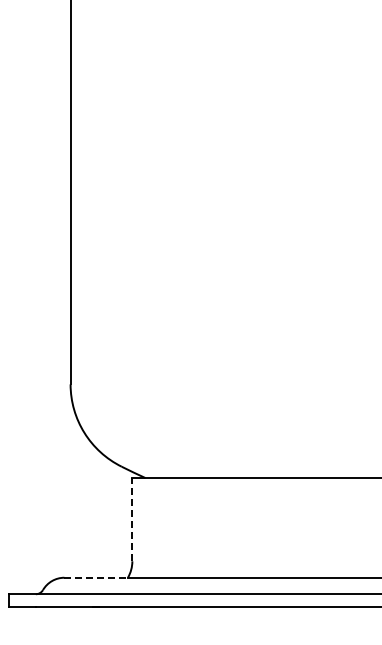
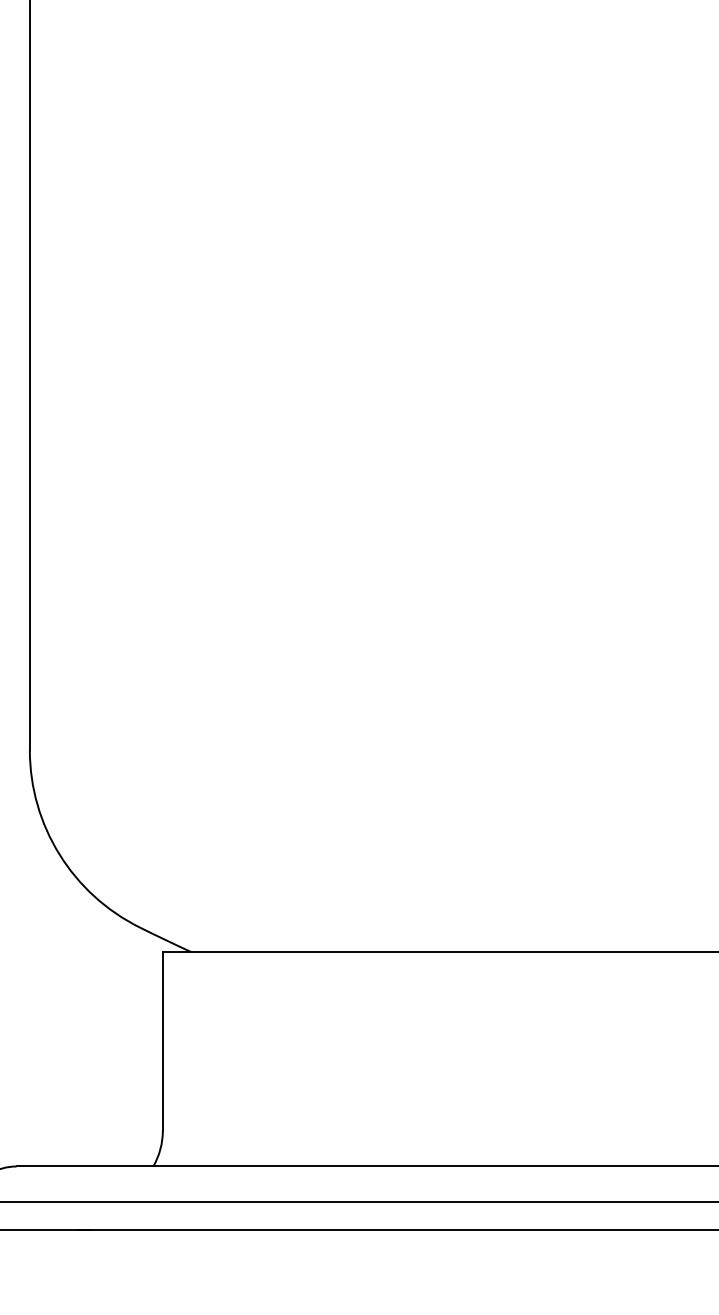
line: (132, 519) -> (163, 1041), dashed -> solid
line: (96, 577) -> (85, 1165), dashed -> solid

